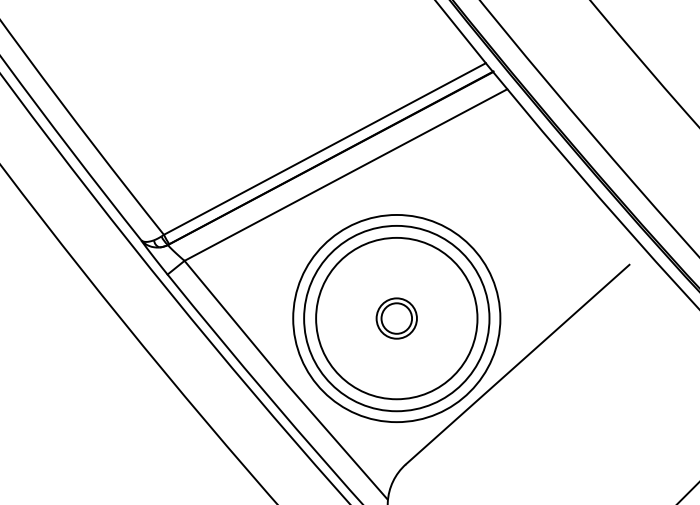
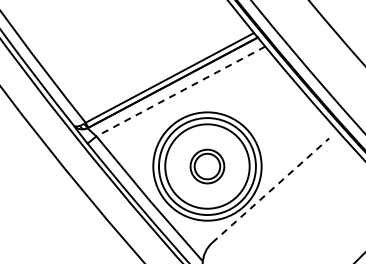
line: (345, 175) -> (180, 91), solid -> dashed
part: (396, 318) -> (207, 166), size x1.6
line: (519, 364) -> (271, 190), solid -> dashed

